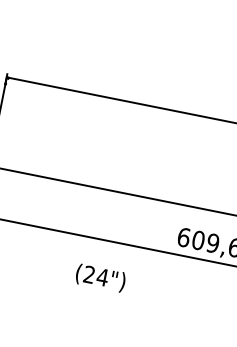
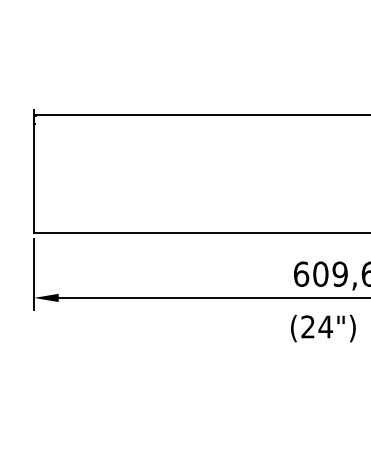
text: (100, 278) -> (323, 328), moved

